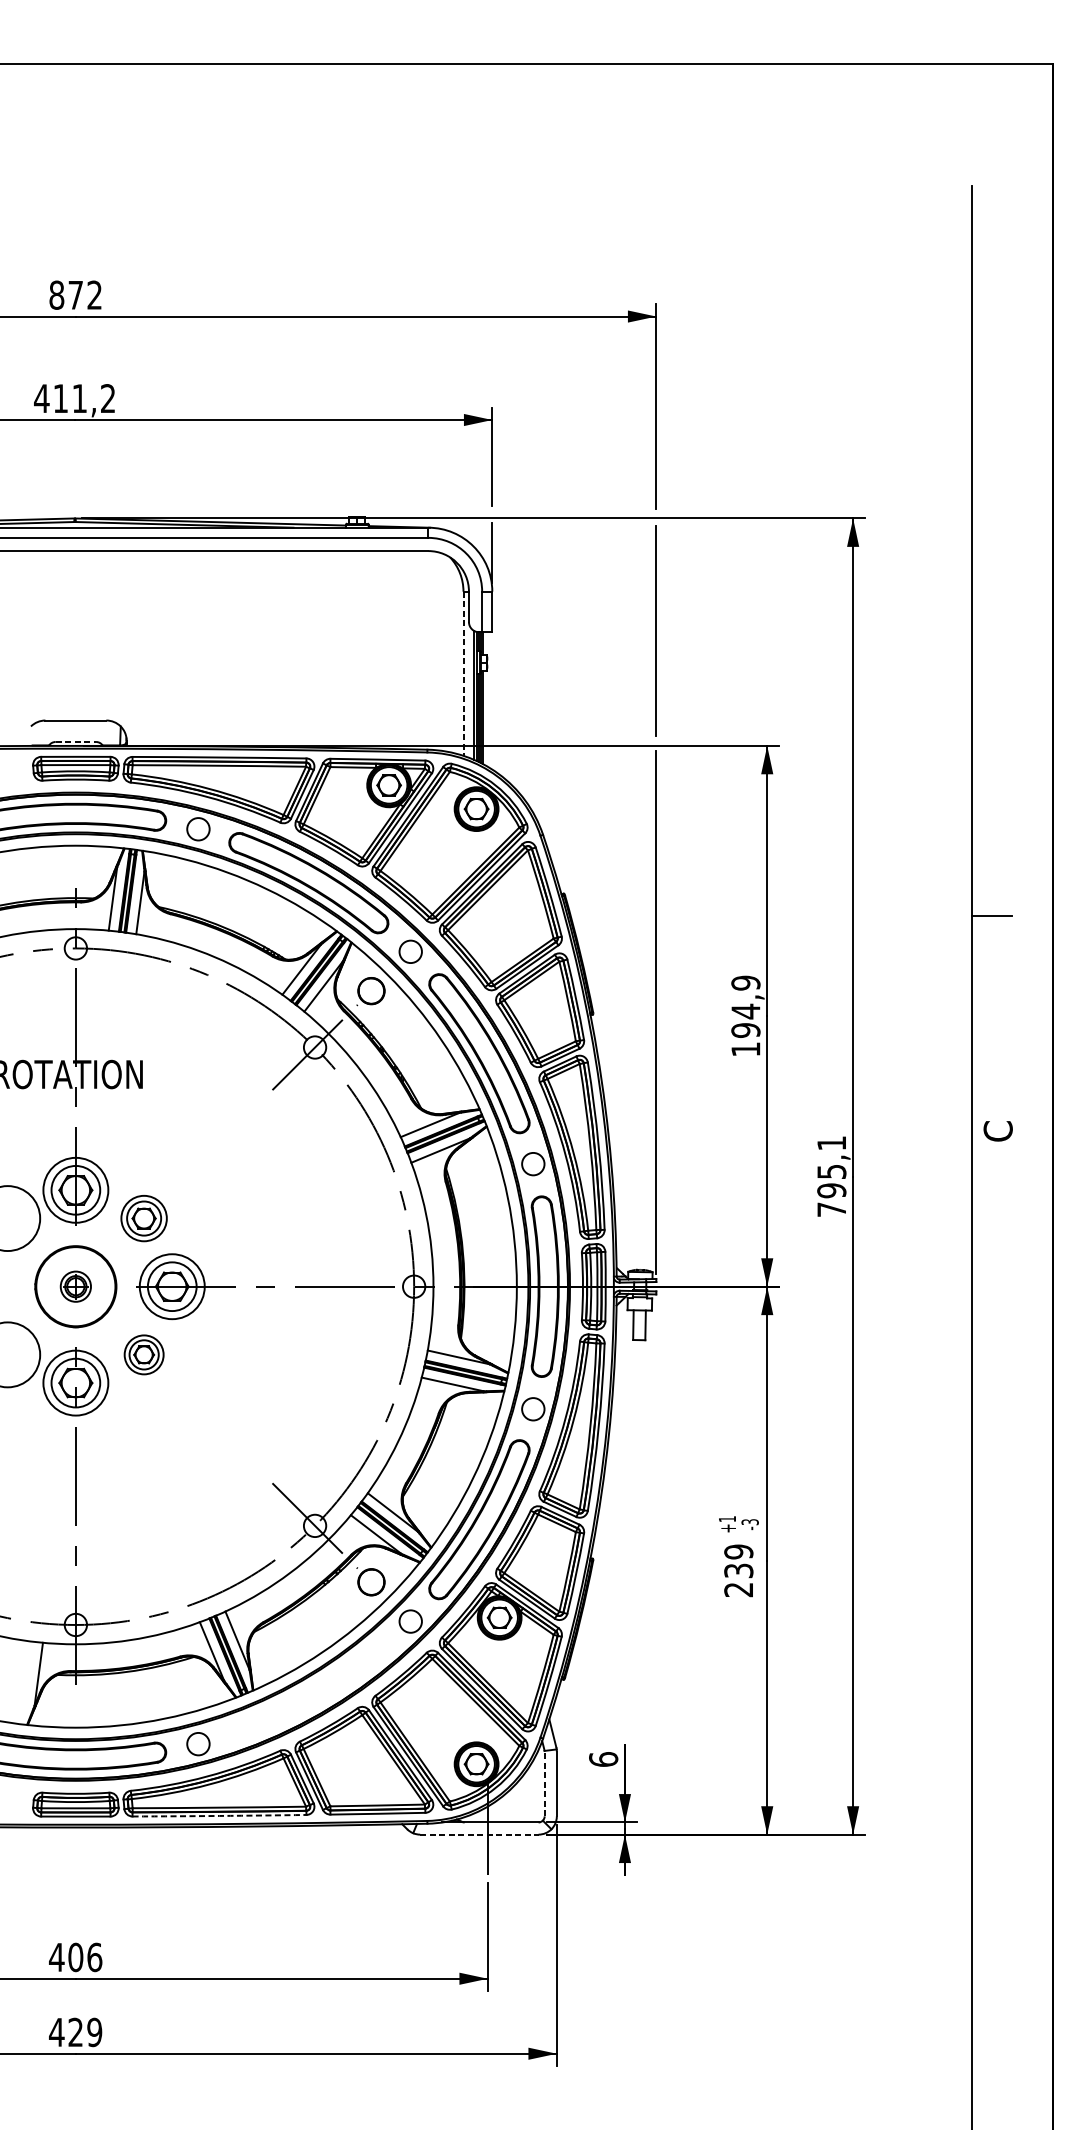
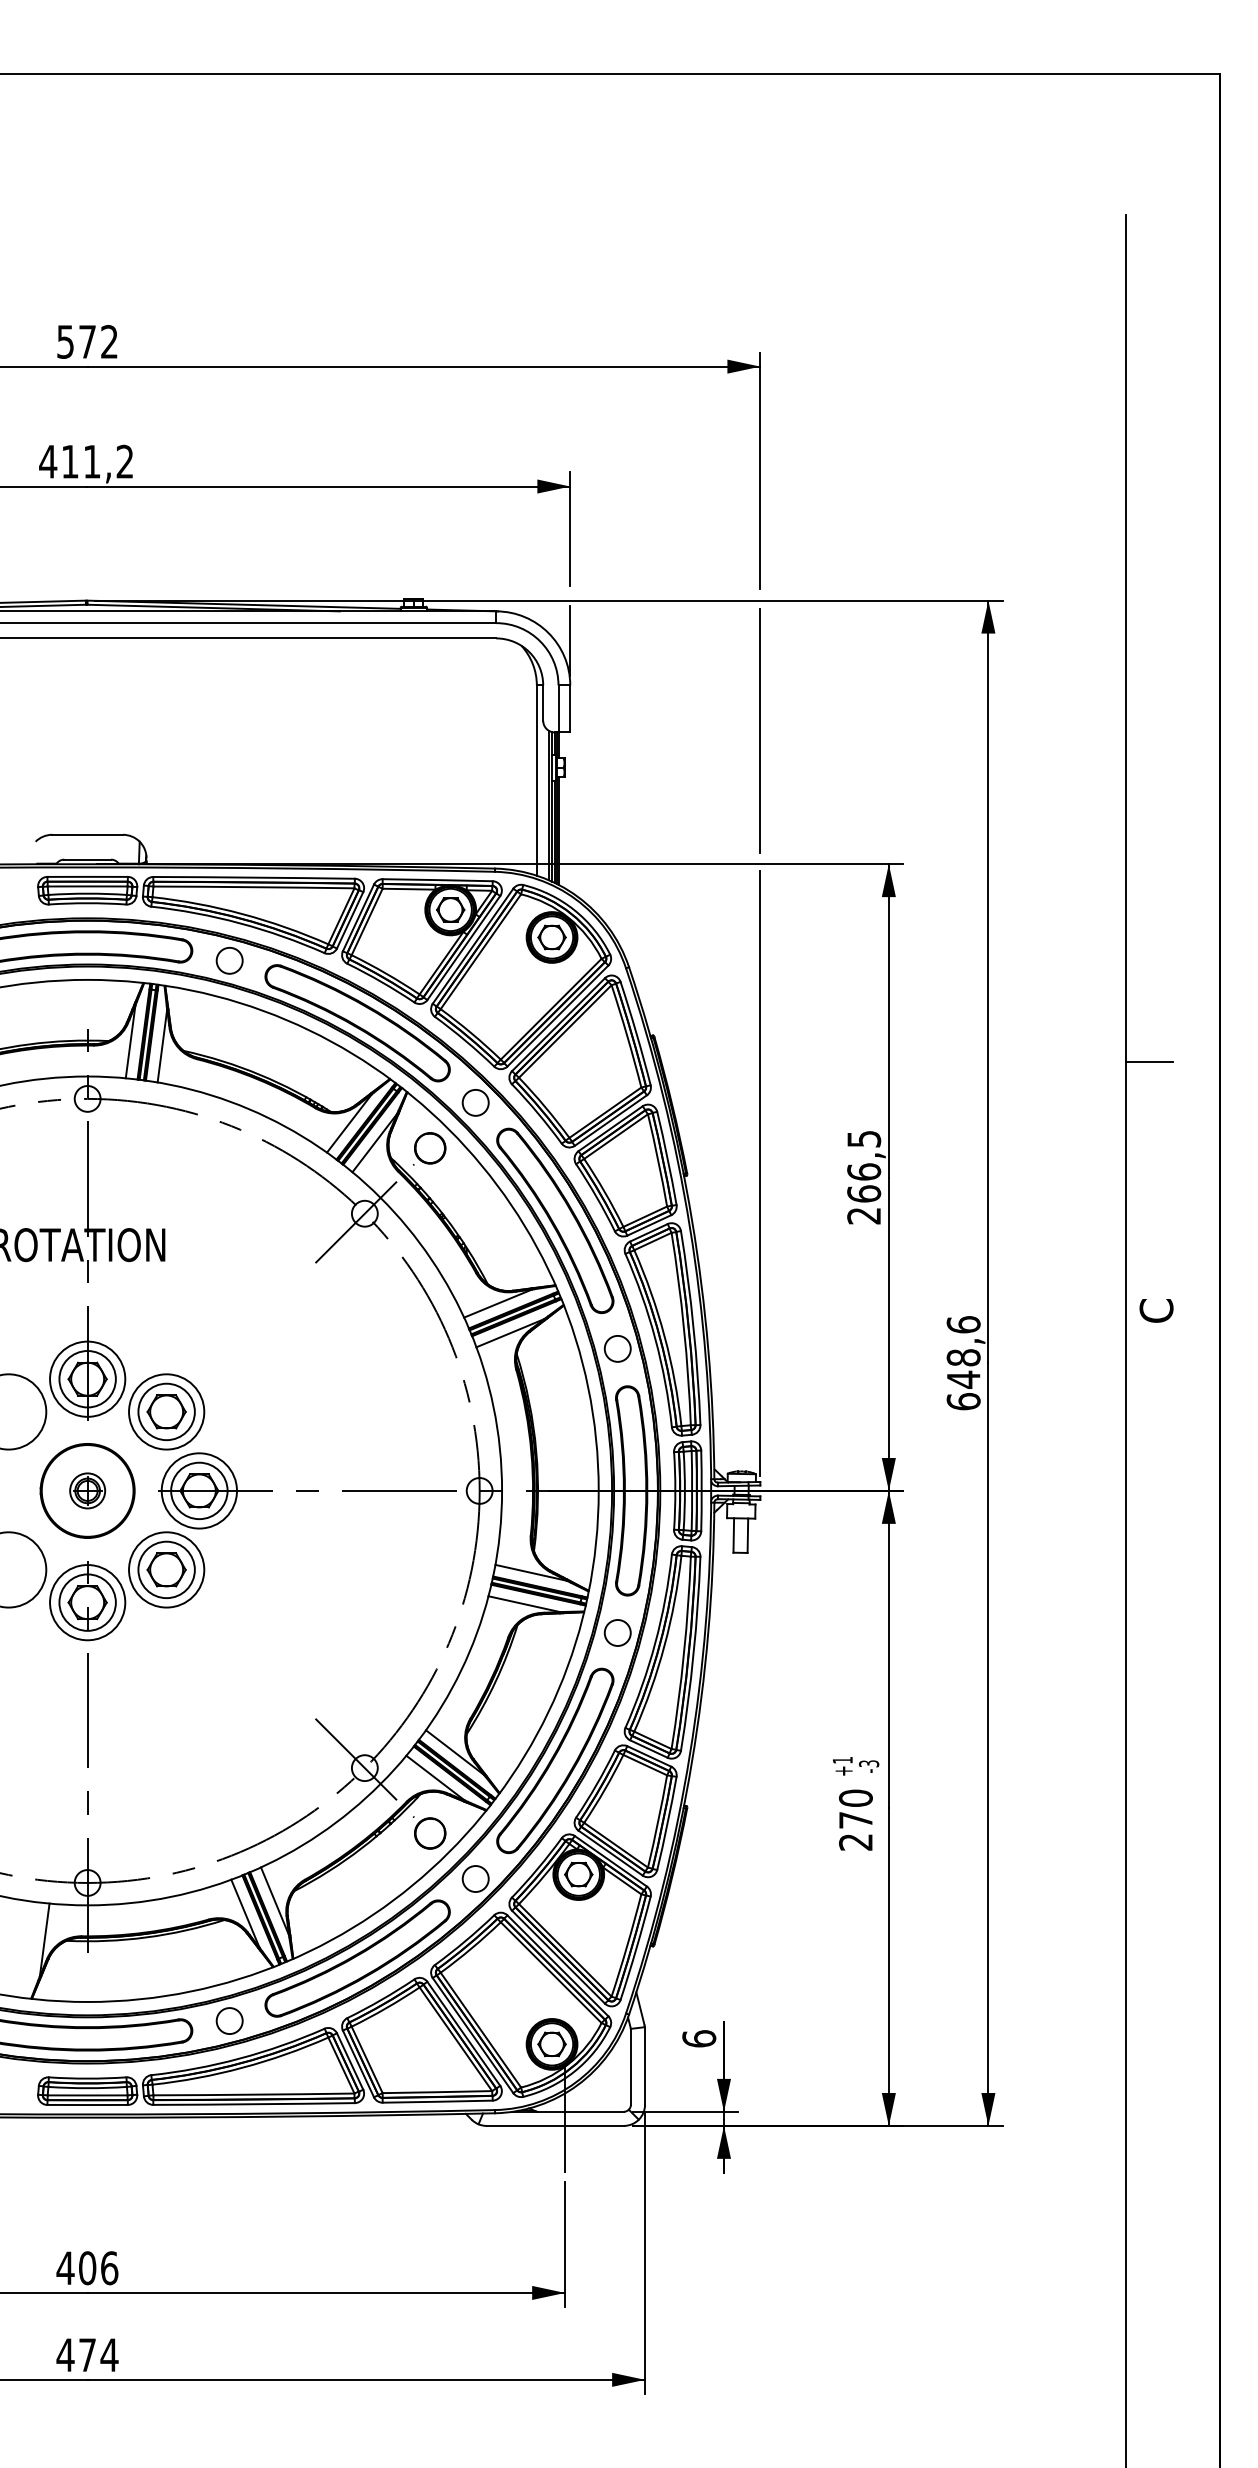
text: (56, 294) -> (65, 341), 872 -> 572
line: (463, 674) -> (536, 781), dashed -> solid
line: (76, 741) -> (88, 859), dashed -> solid
text: (746, 1016) -> (864, 1177), 194,9 -> 266,5
text: (831, 1176) -> (963, 1363), 795,1 -> 648,6
part: (143, 1218) -> (166, 1411), size x1.43
part: (143, 1354) -> (166, 1569), size x1.67
text: (738, 1560) -> (855, 1808), 239 -> 270
part: (308, 1690) -> (357, 1958), added
line: (544, 1784) -> (630, 2067), dashed -> solid
arc: (219, 1816) -> (254, 2104), dashed -> solid
line: (479, 1834) -> (555, 2125), dashed -> solid
text: (85, 2032) -> (98, 2355), 429 -> 474

